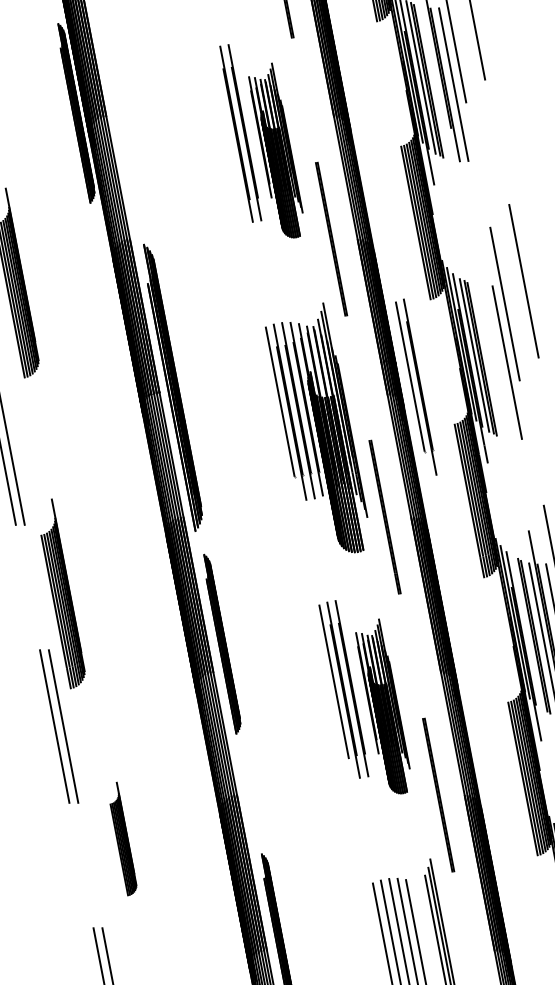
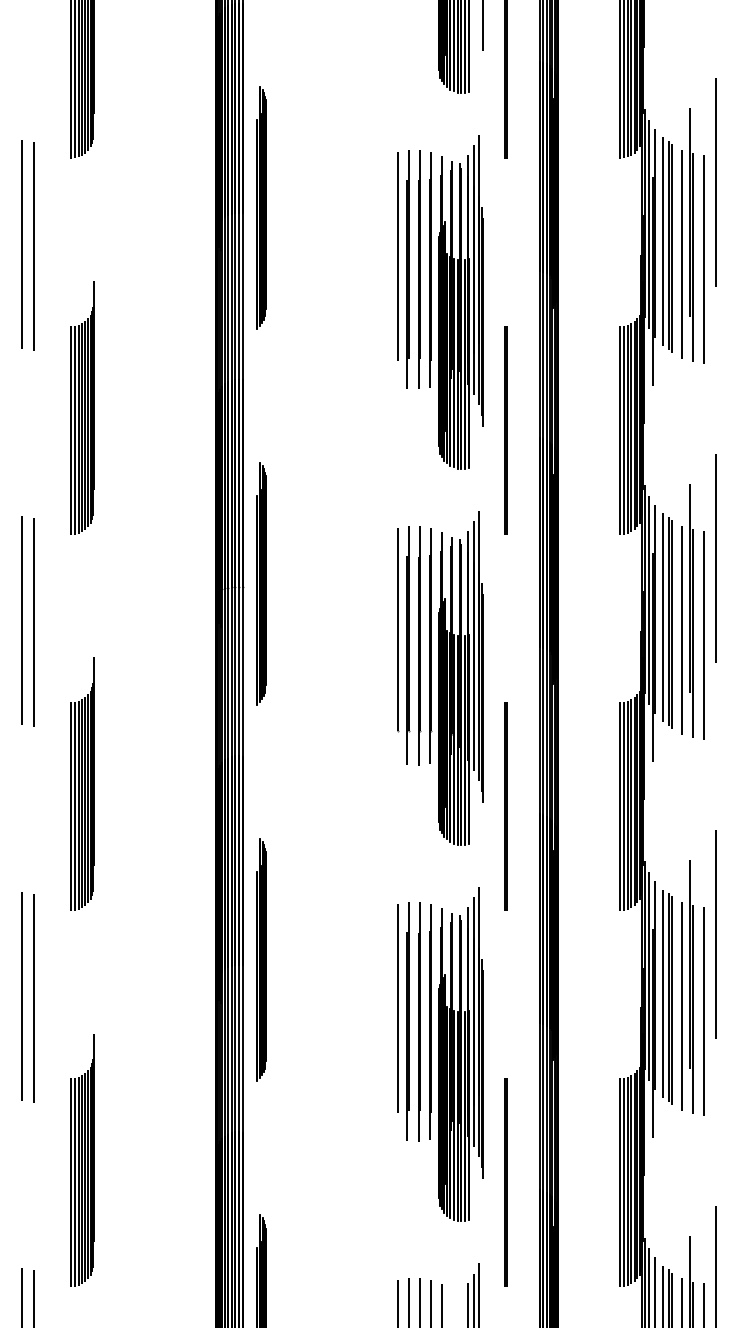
line: (437, 83) -> (682, 253), added
part: (76, 112) -> (261, 207), moved
line: (226, 125) -> (397, 255), added
part: (276, 151) -> (456, 302), size x1.43
part: (491, 346) -> (687, 610), added
part: (172, 387) -> (261, 583), size x0.62
part: (416, 387) -> (579, 645), removed
part: (61, 593) -> (82, 783), moved
line: (528, 632) -> (663, 993), added
part: (222, 643) -> (261, 959), moved
part: (383, 707) -> (456, 1054), size x1.43
part: (122, 839) -> (82, 1160), size x1.67

